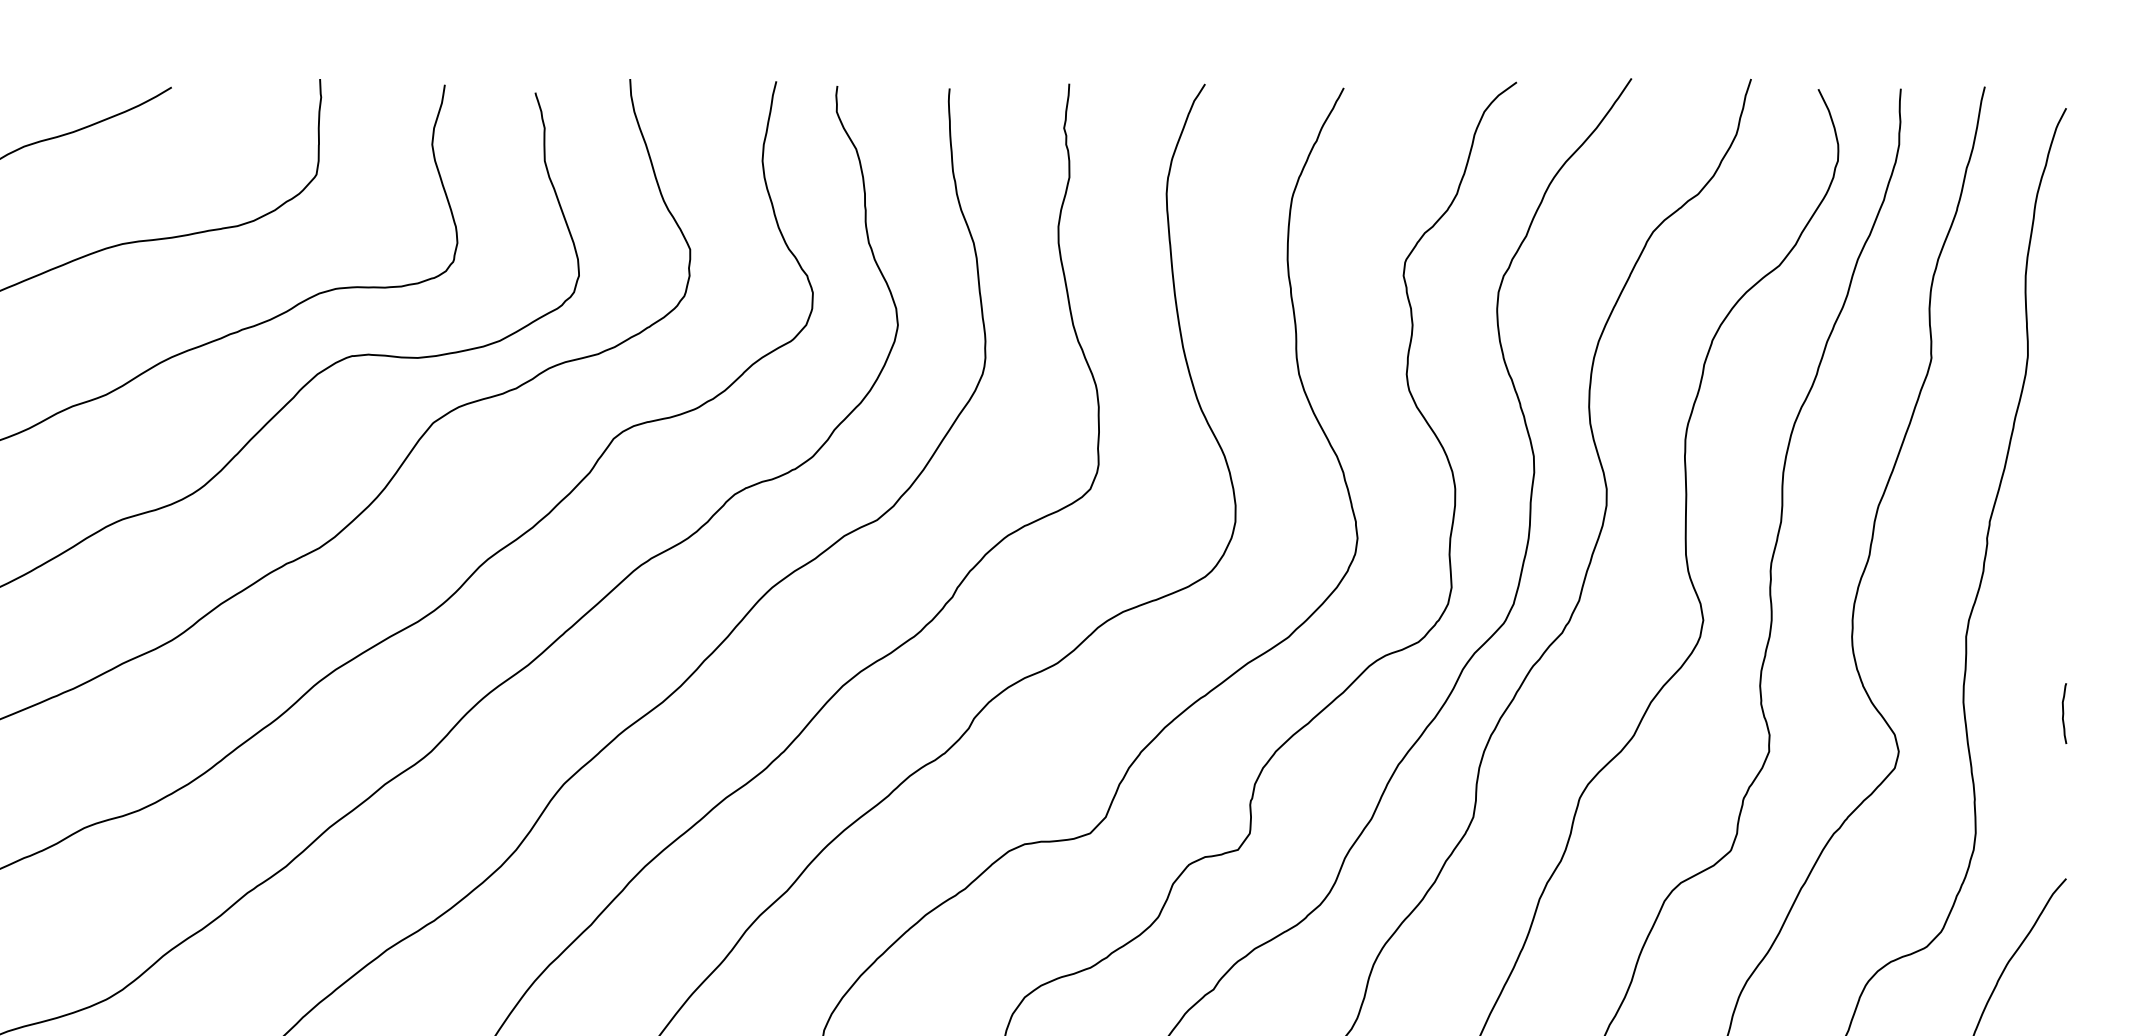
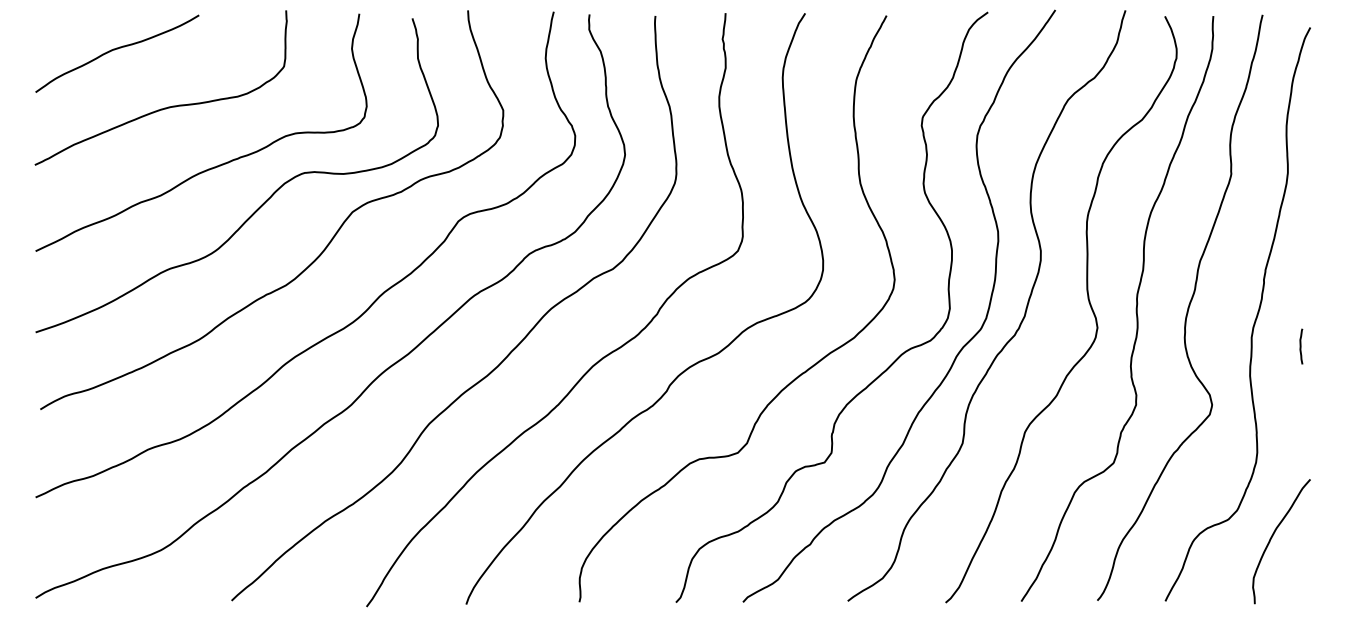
curve: (2064, 713) -> (1301, 346), moved

